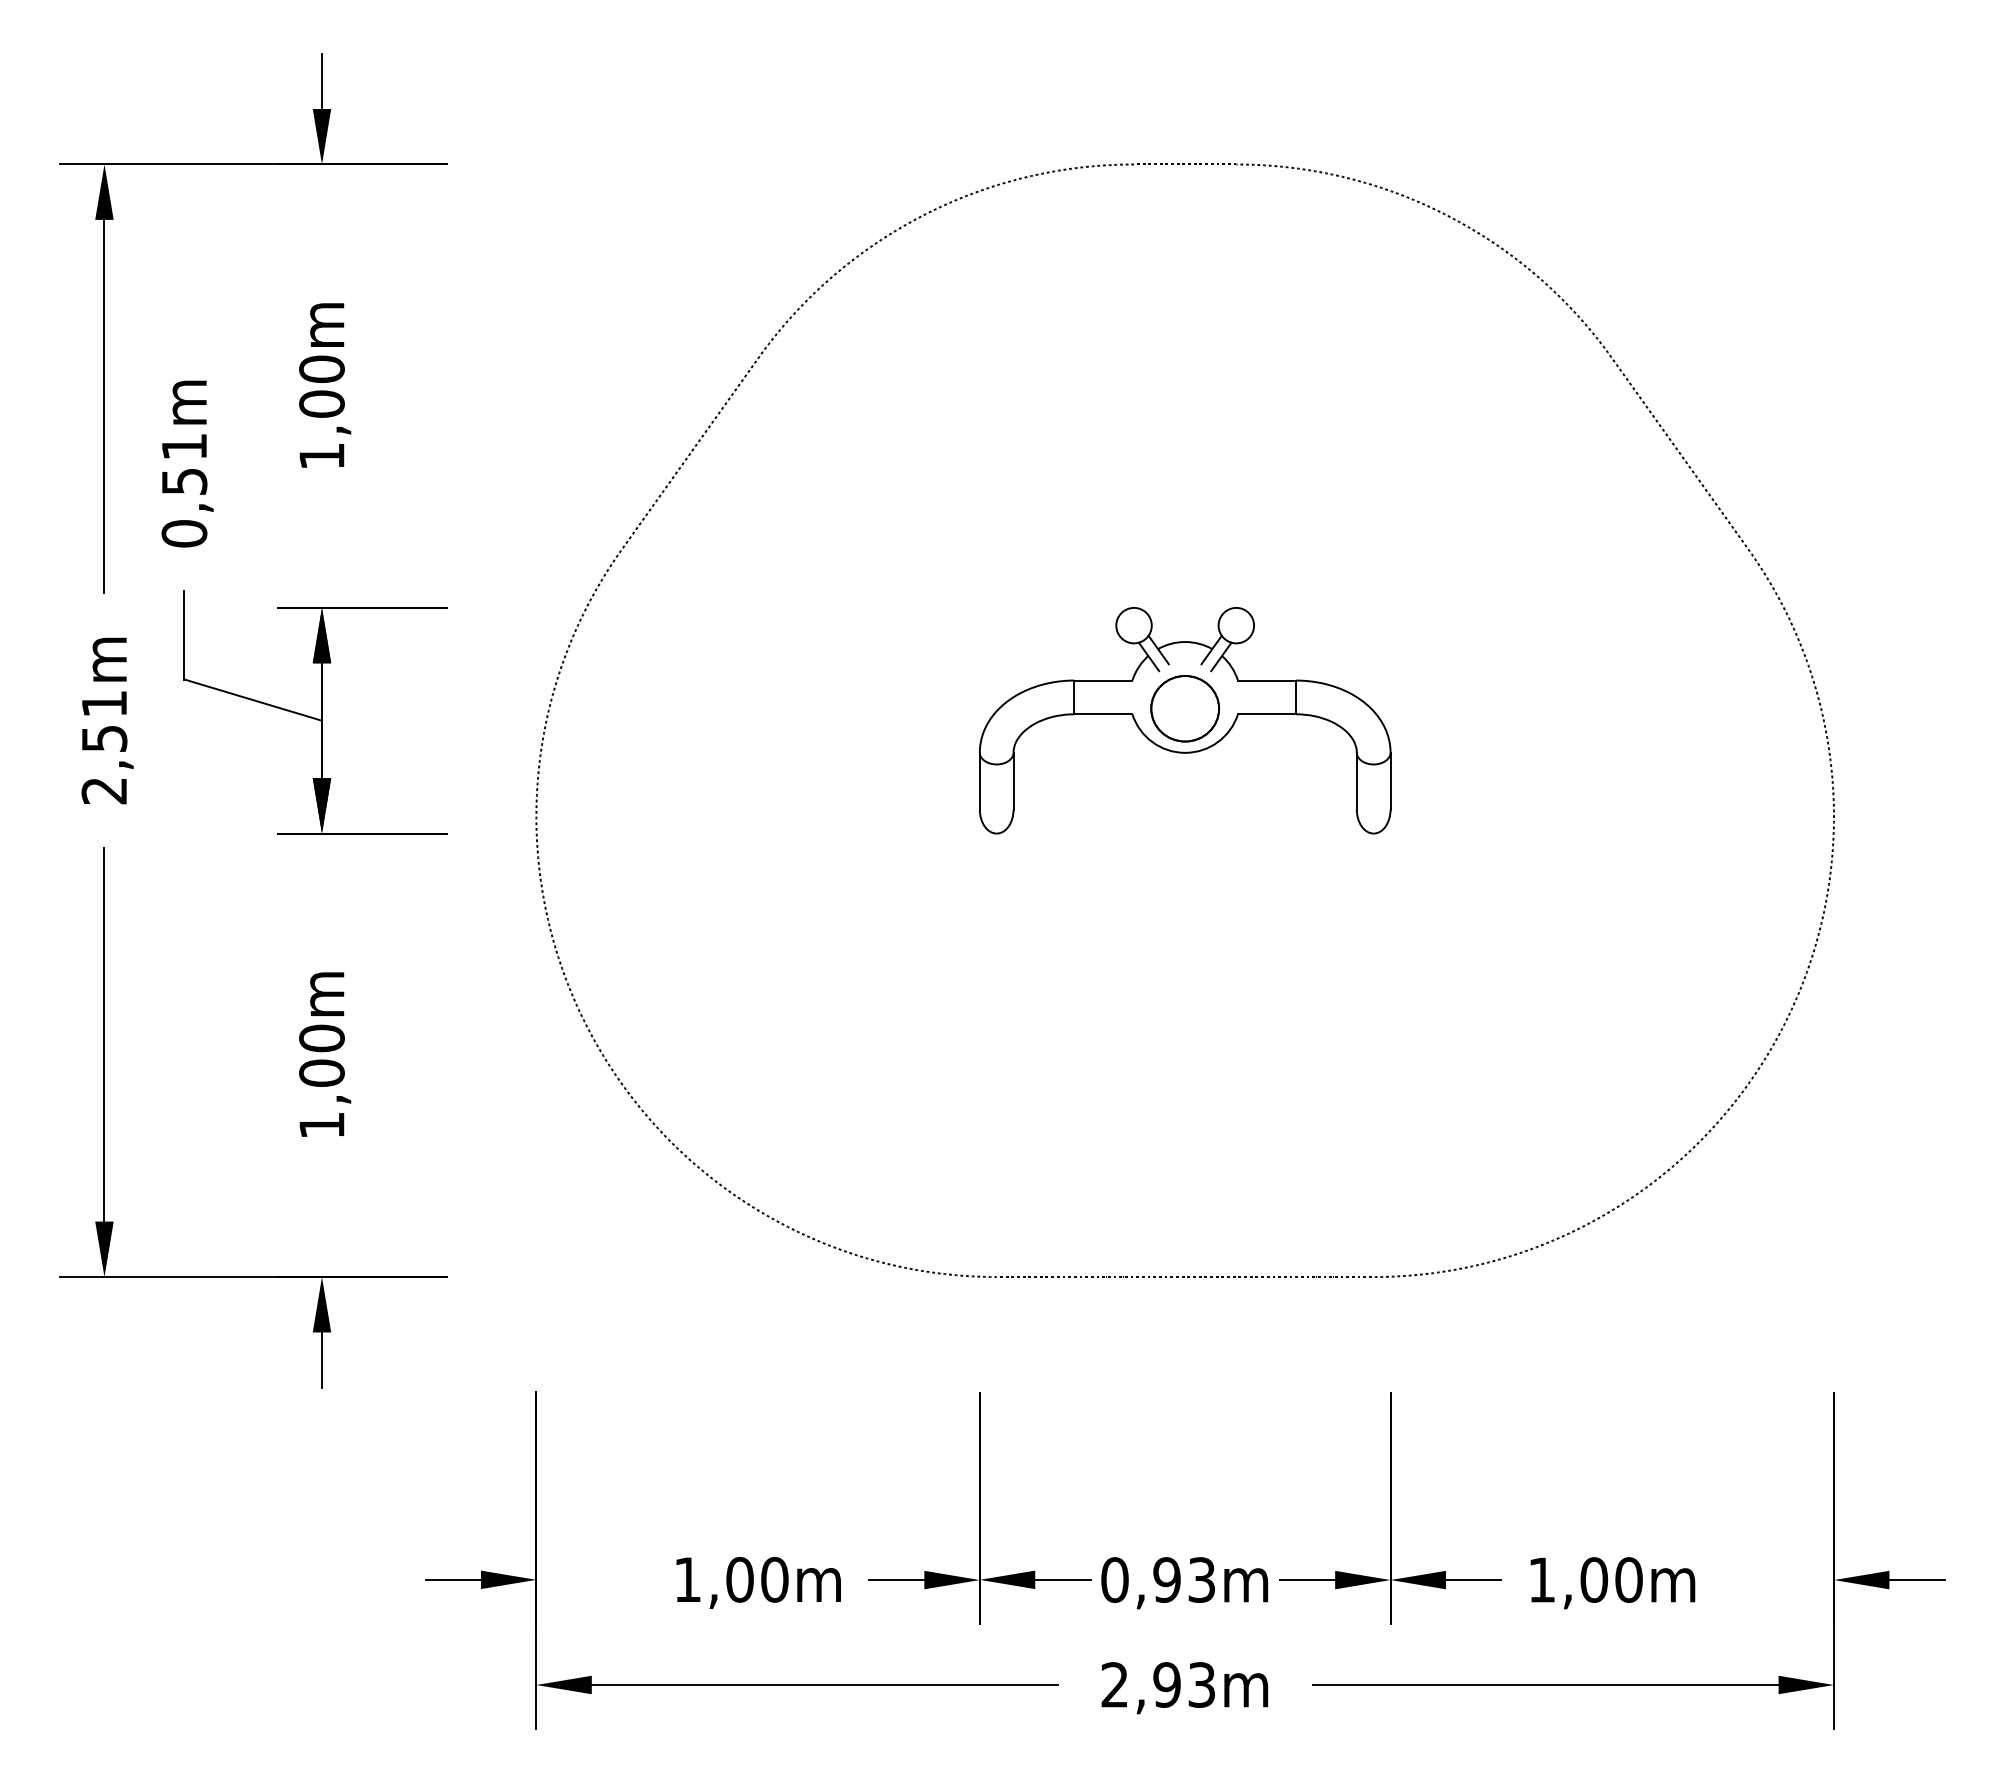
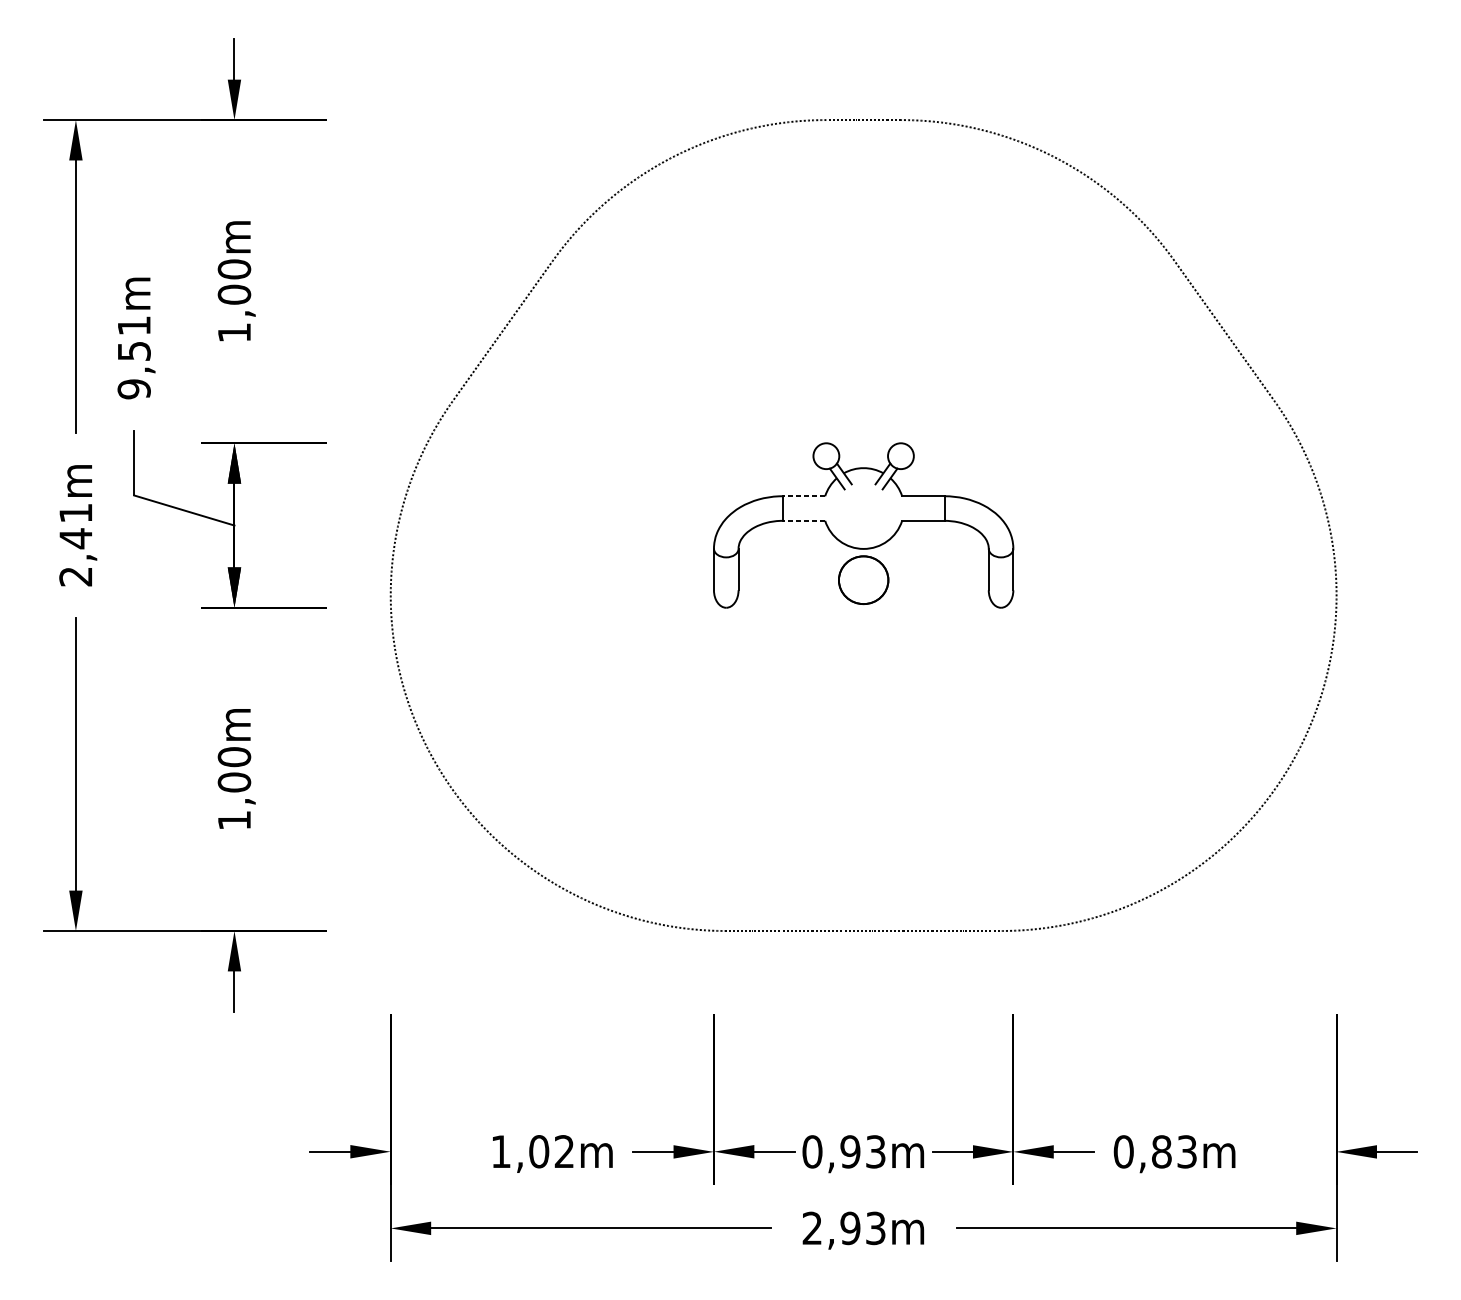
text: (184, 533) -> (134, 389), 0,51m -> 9,51m
line: (1102, 680) -> (803, 496), solid -> dashed
part: (1185, 708) -> (863, 580), moved
line: (1102, 714) -> (803, 520), solid -> dashed
text: (104, 738) -> (75, 538), 2,51m -> 2,41m
text: (774, 1579) -> (564, 1151), 1,00m -> 1,02m
text: (1585, 1579) -> (1155, 1151), 1,00m -> 0,83m

